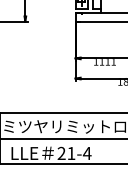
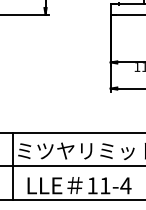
text: (61, 152) -> (92, 184), 21-4 -> 11-4

